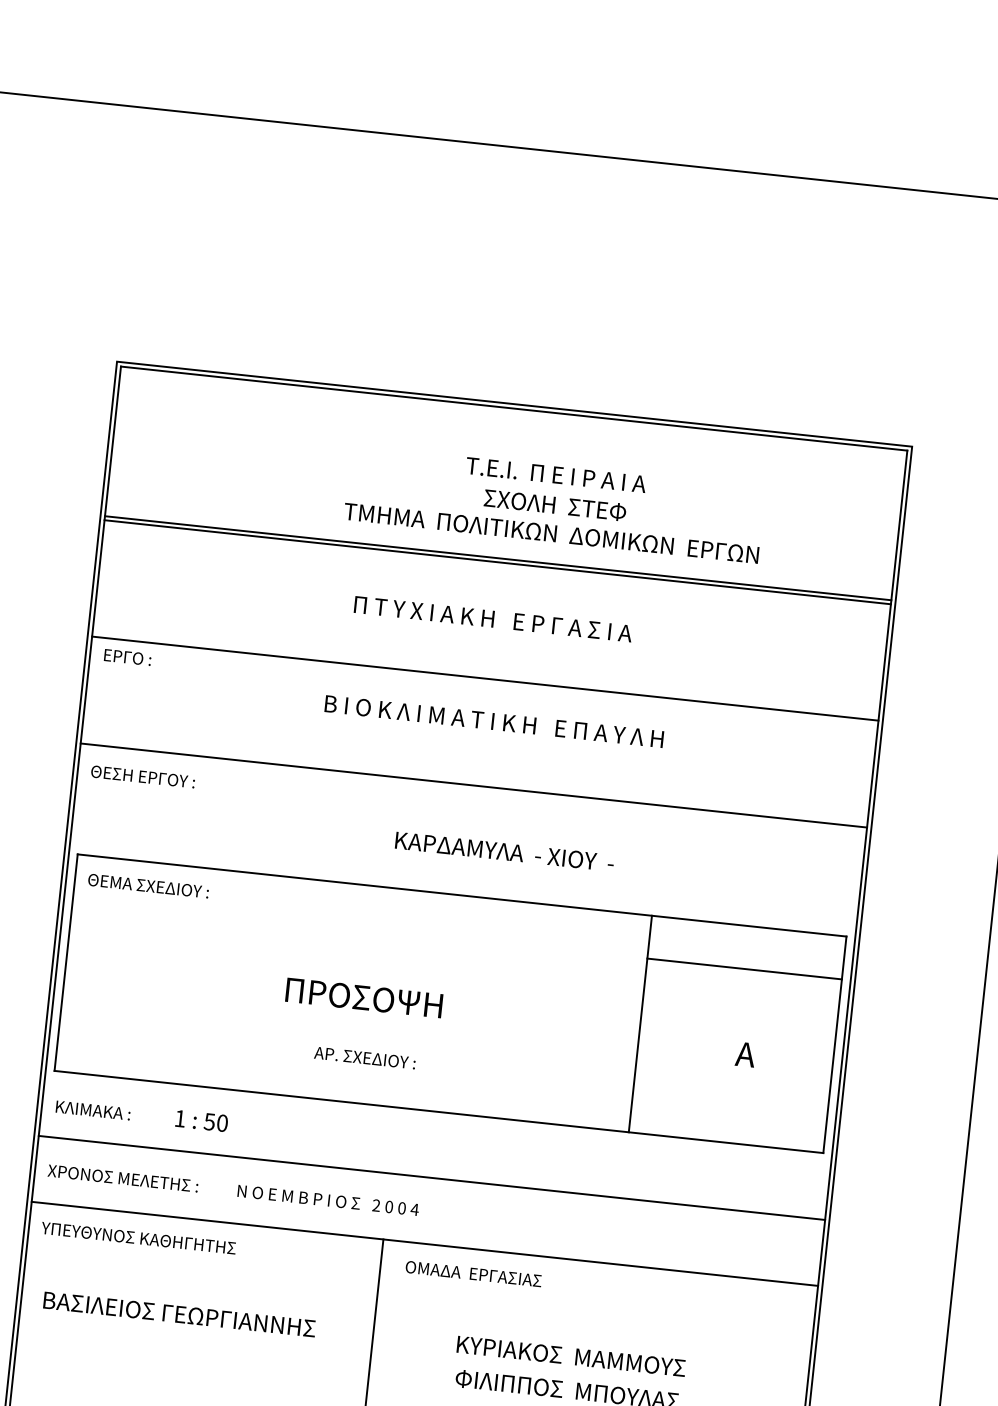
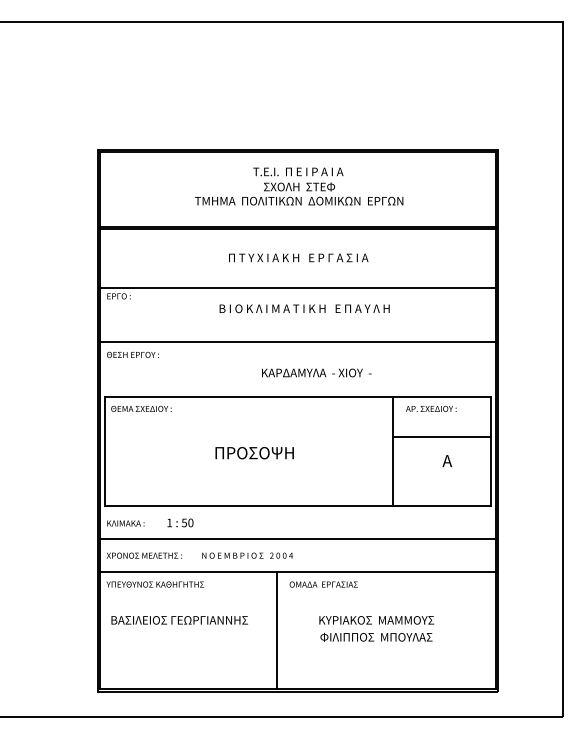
text: (555, 504) -> (299, 186), moved
line: (745, 969) -> (442, 436), moved
text: (365, 1057) -> (431, 408), moved

